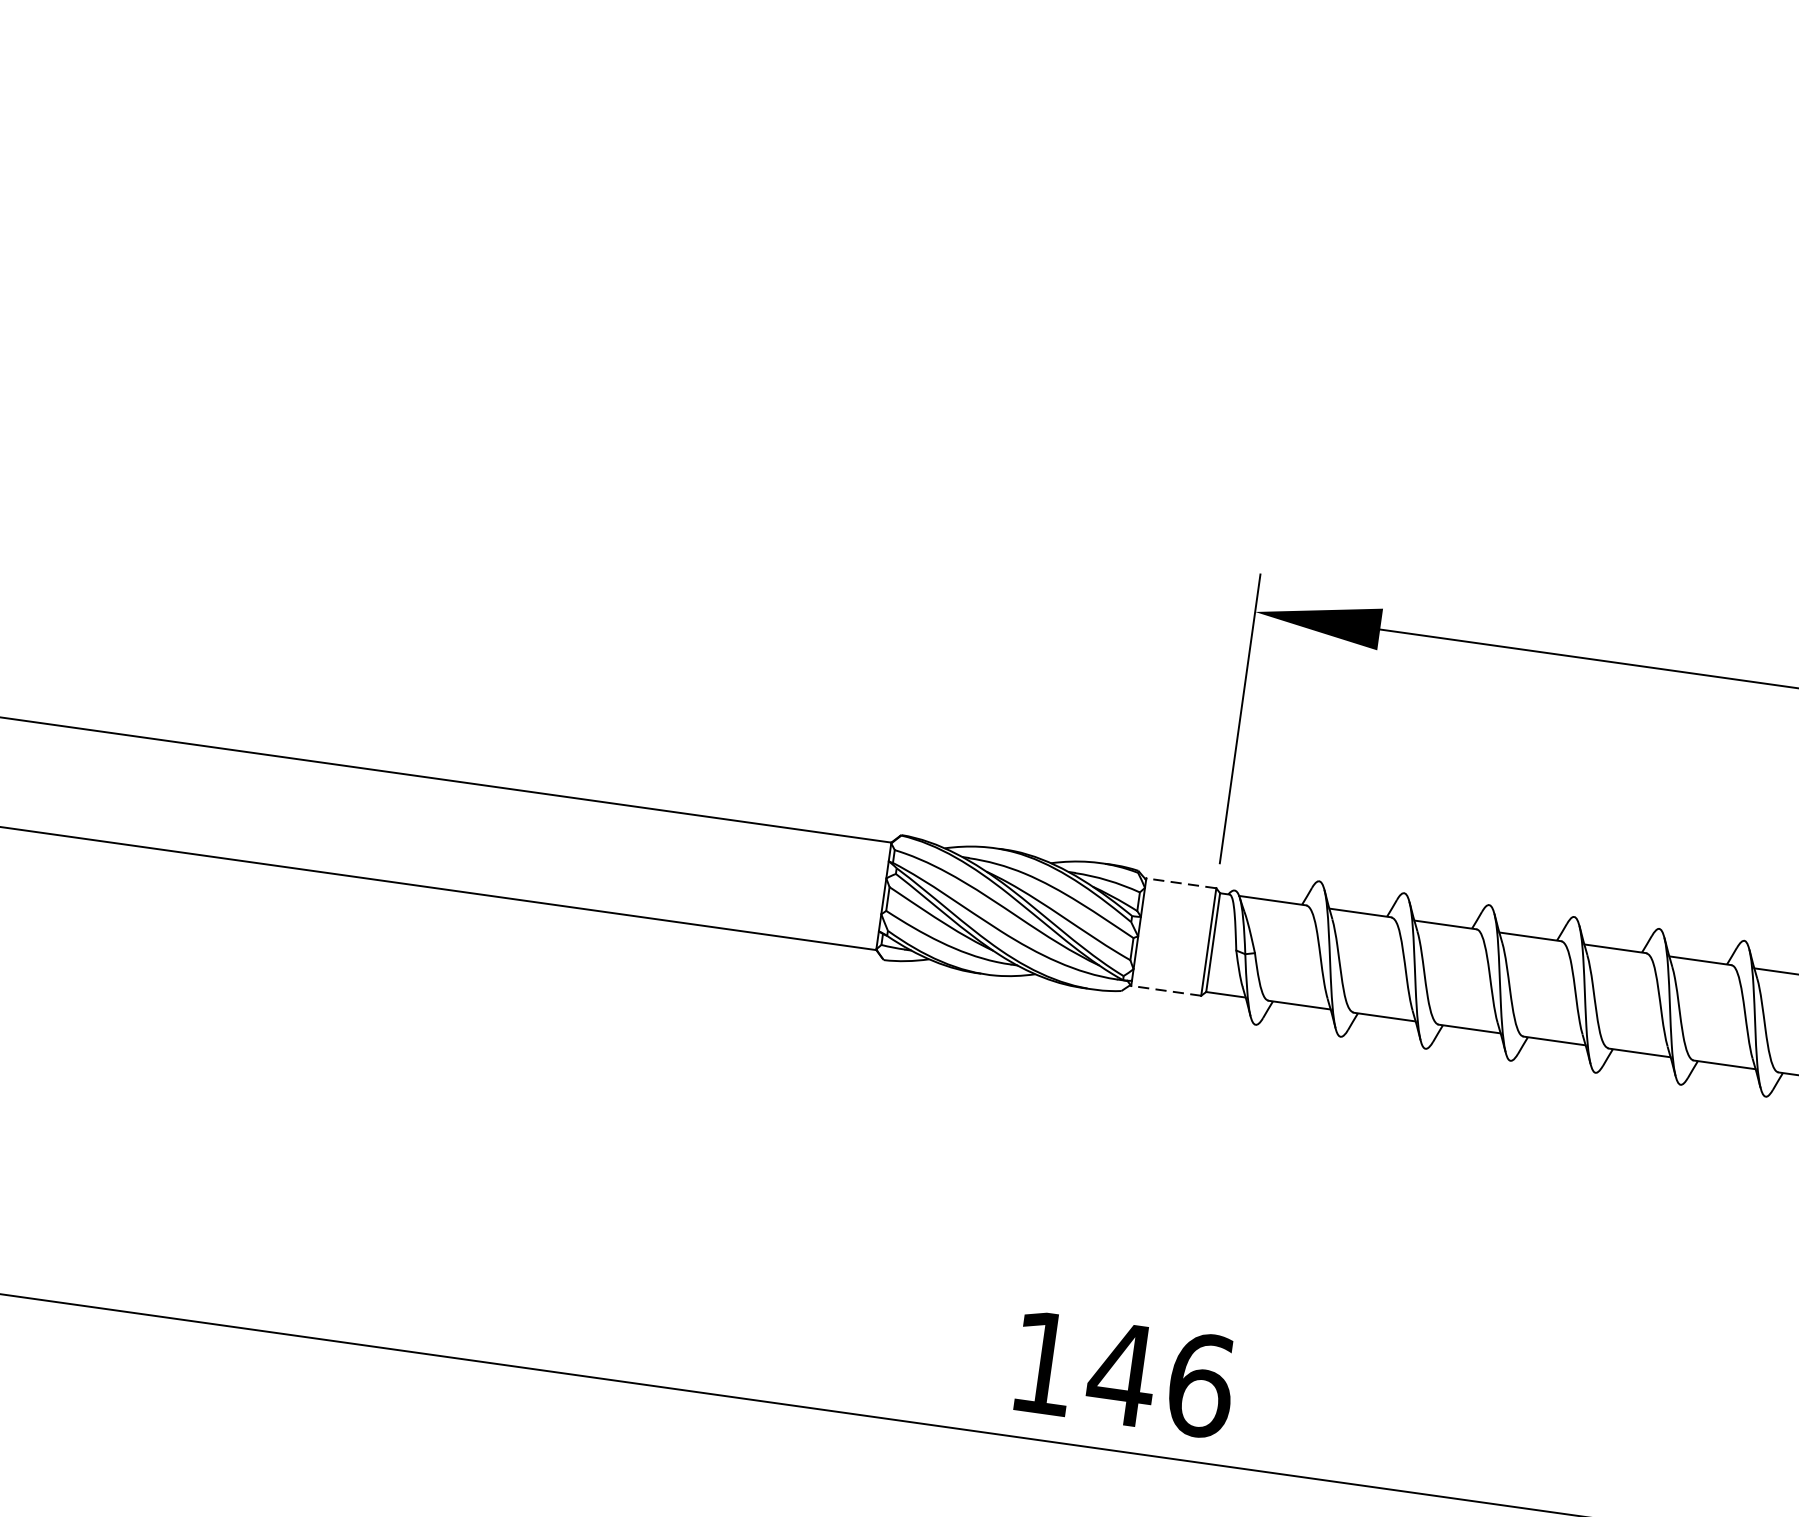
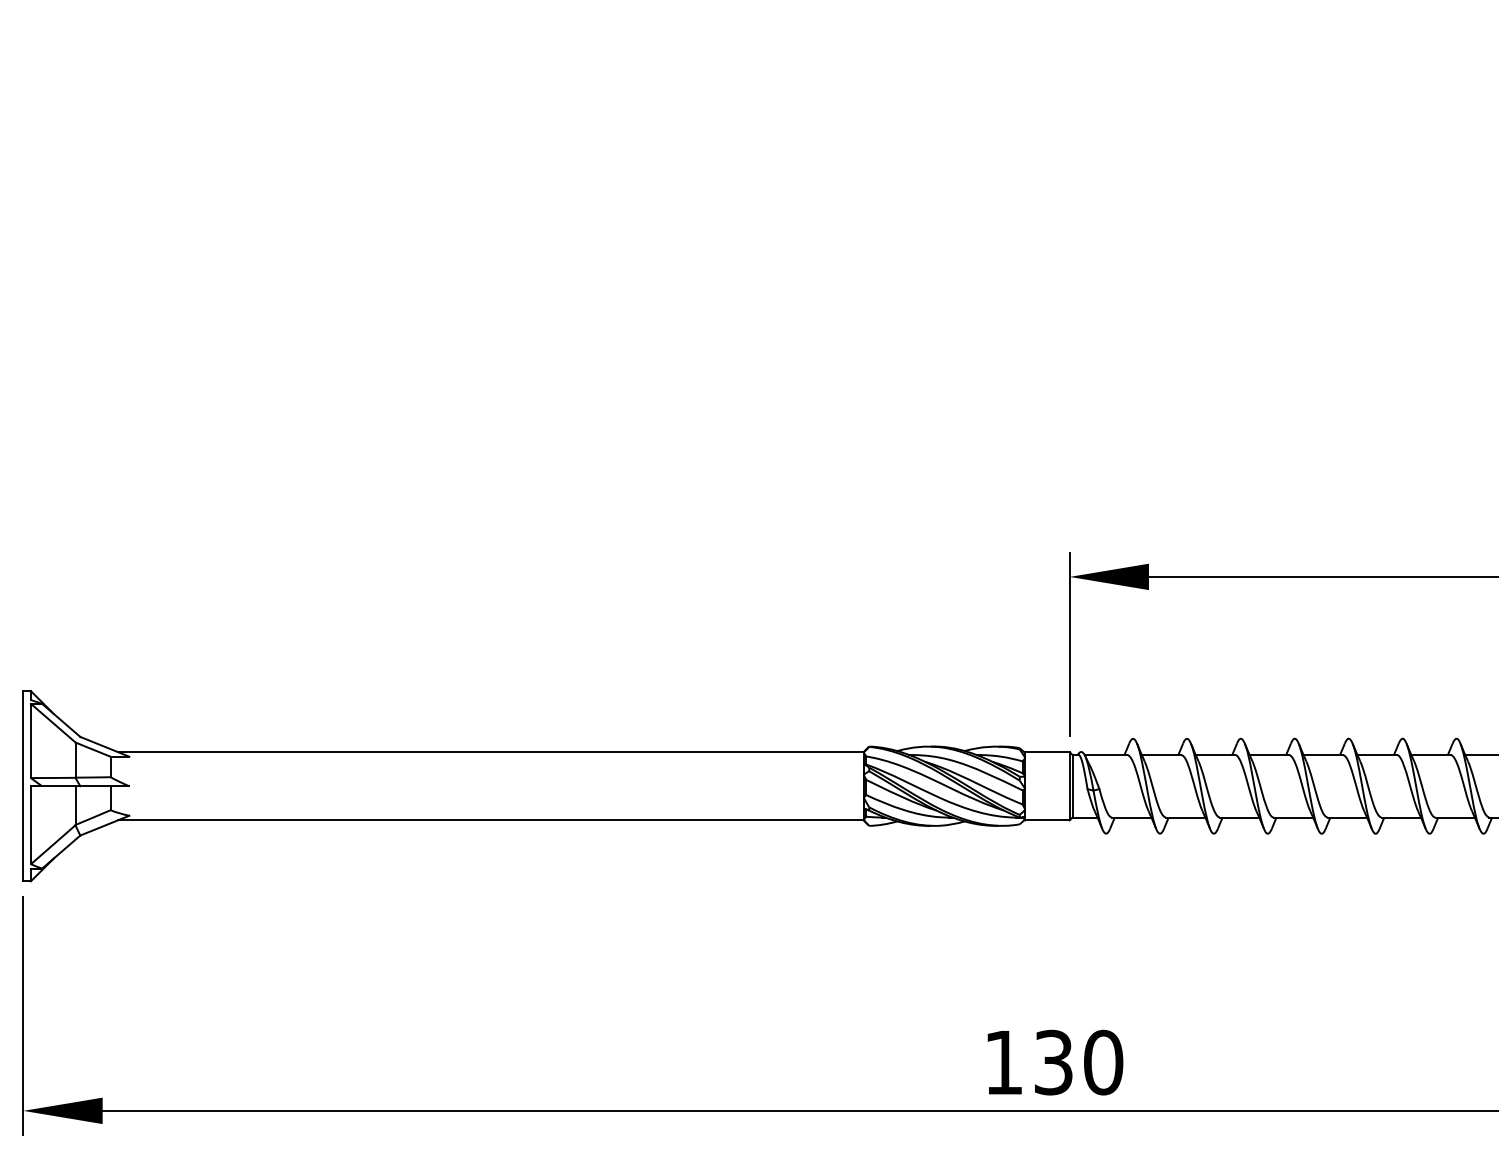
line: (1181, 883) -> (1047, 752), dashed -> solid
line: (1166, 991) -> (1047, 820), dashed -> solid
text: (1159, 1379) -> (1077, 1062), 146 -> 130

